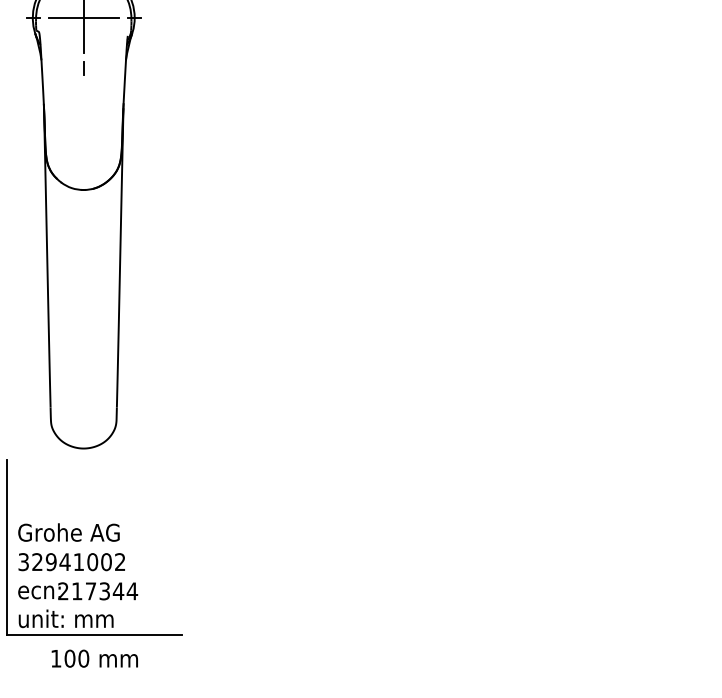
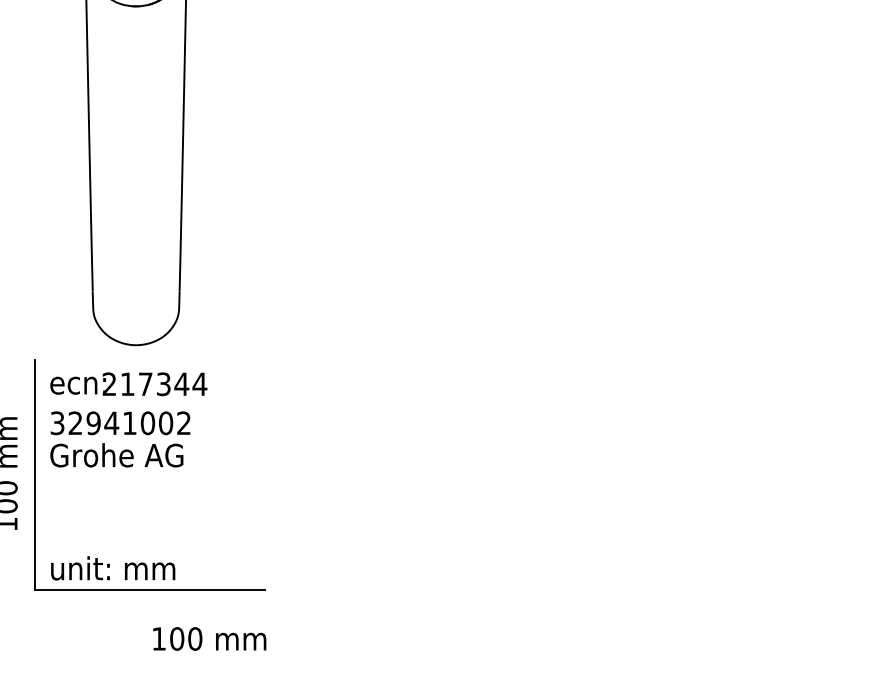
text: (71, 562) -> (120, 423), moved
text: (78, 591) -> (129, 384), moved
text: (94, 658) -> (209, 638), moved

